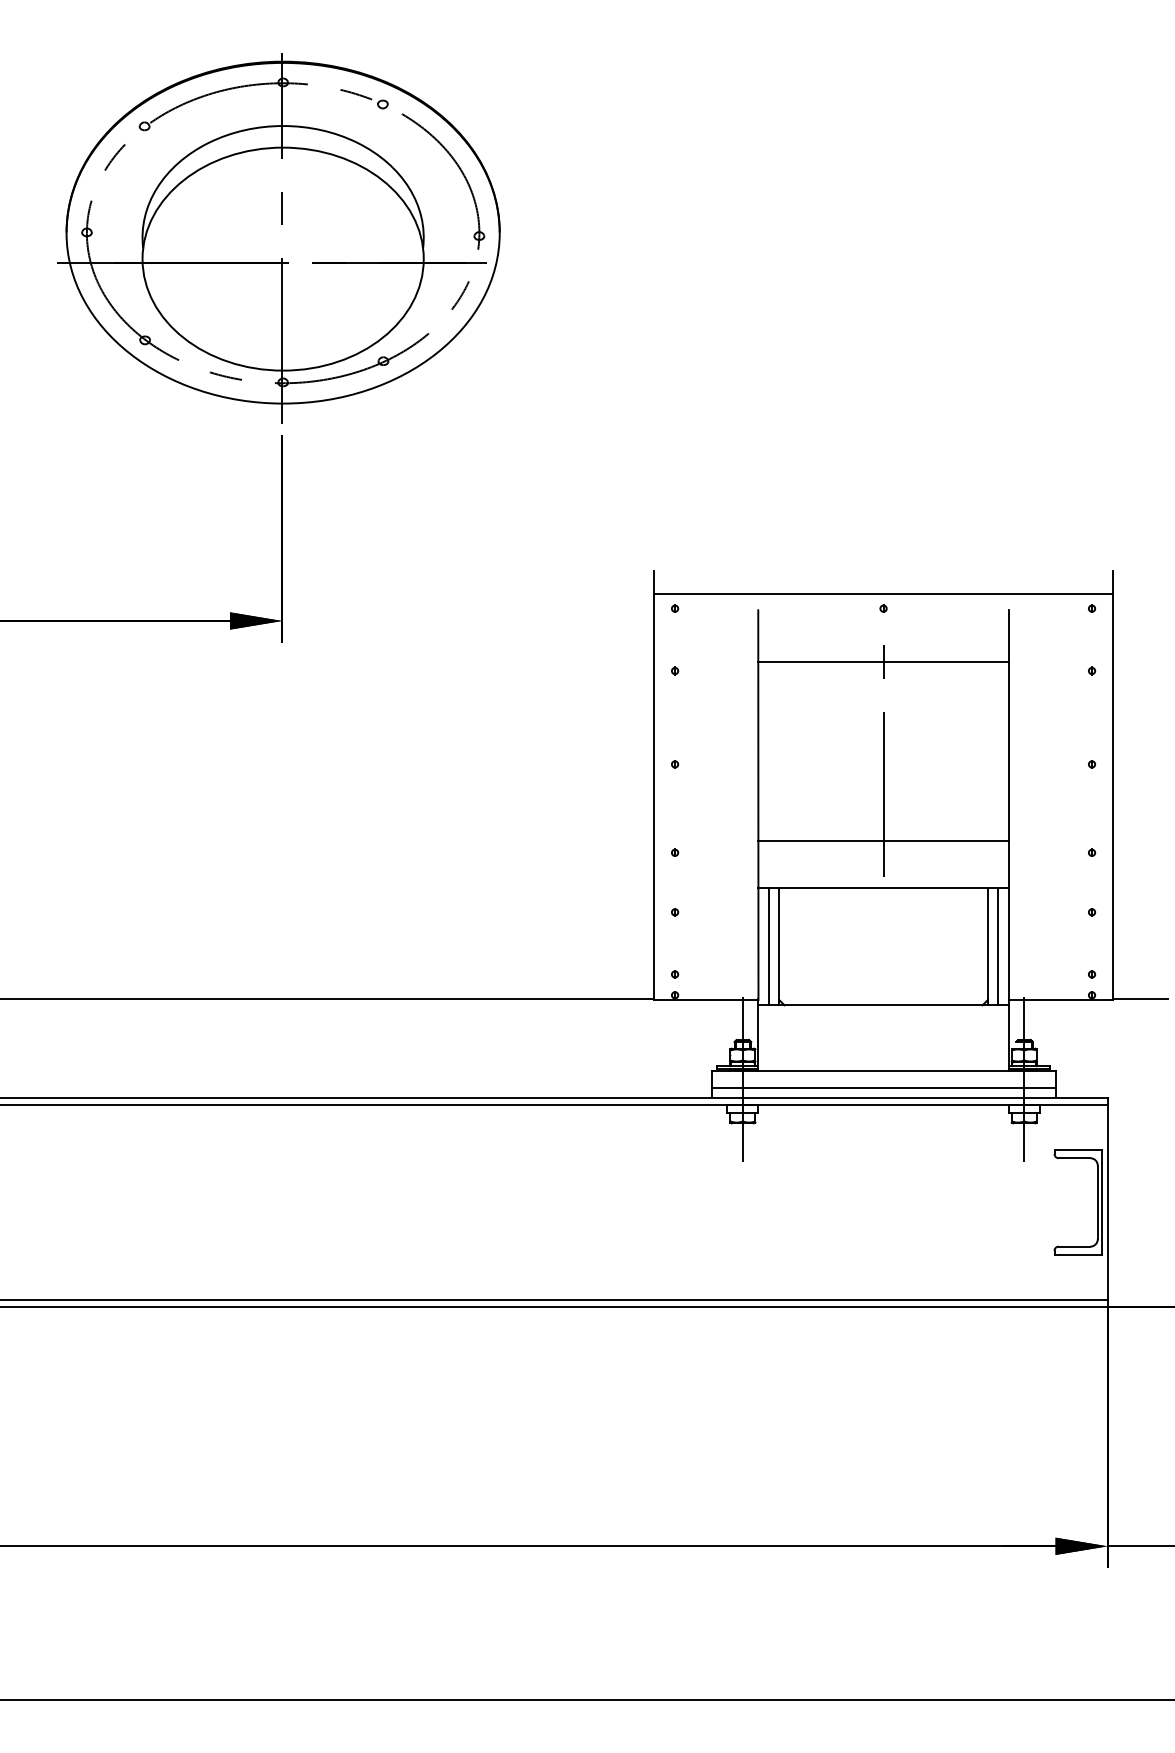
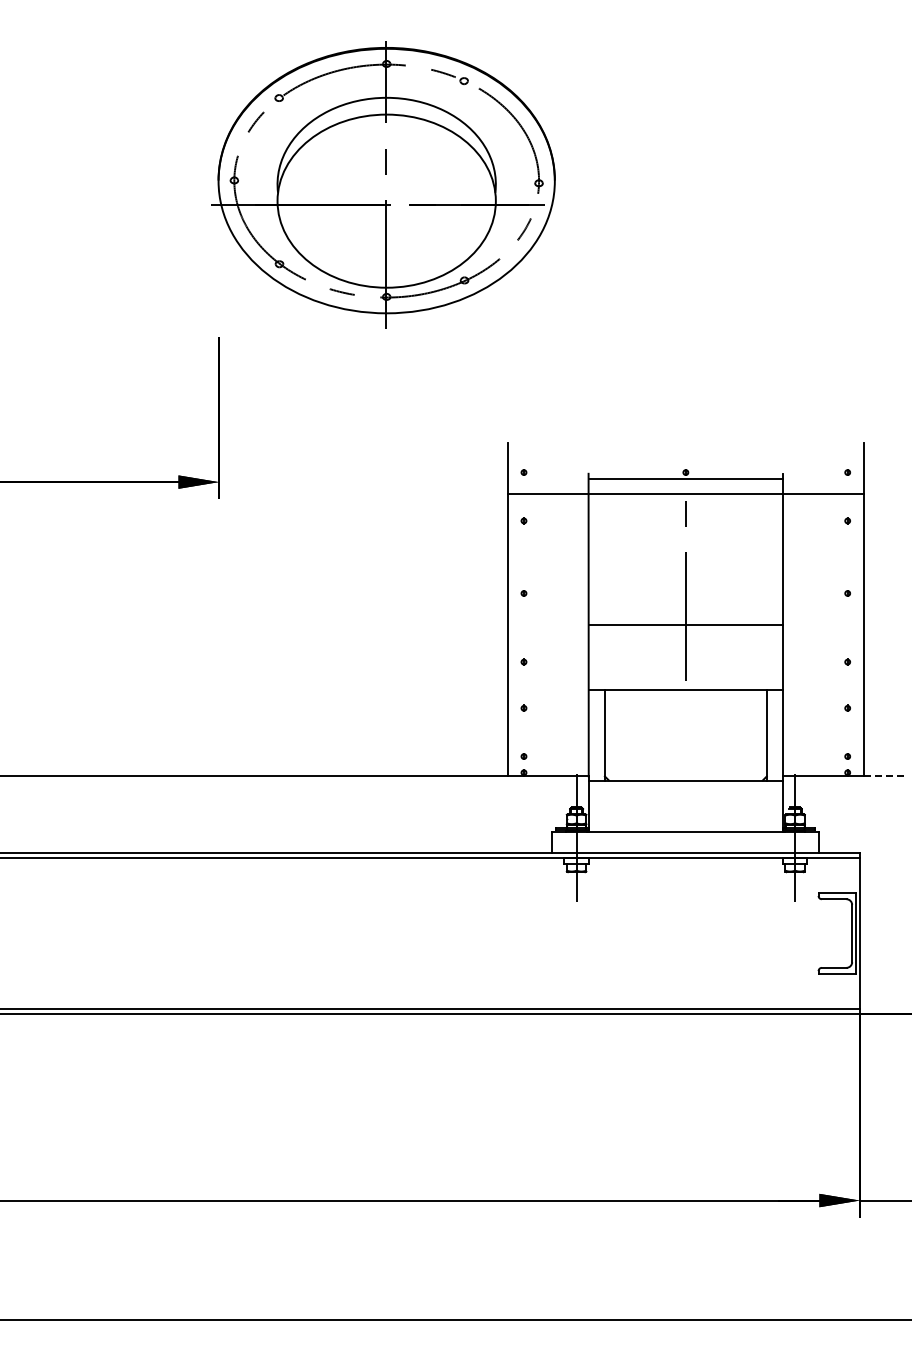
part: (279, 237) -> (383, 184), moved
line: (883, 594) -> (685, 494), moved
line: (883, 662) -> (685, 479), moved
line: (883, 841) -> (685, 625), moved
line: (768, 946) -> (596, 734), removed
line: (997, 946) -> (774, 734), removed
line: (1140, 998) -> (885, 775), solid -> dashed
line: (883, 1087) -> (685, 844), removed

